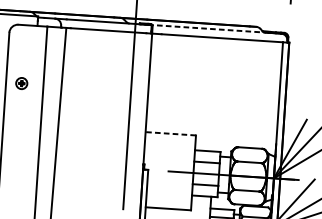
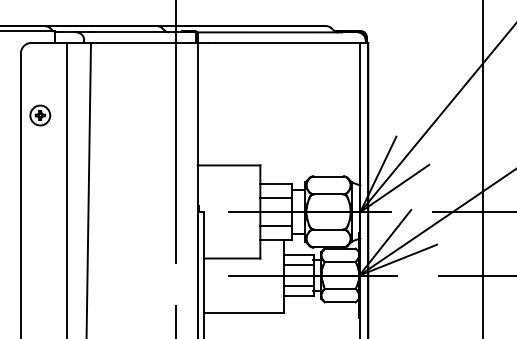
line: (210, 29) -> (269, 32), dashed -> solid
part: (21, 83) -> (40, 115), size x1.43
line: (170, 133) -> (228, 165), dashed -> solid

